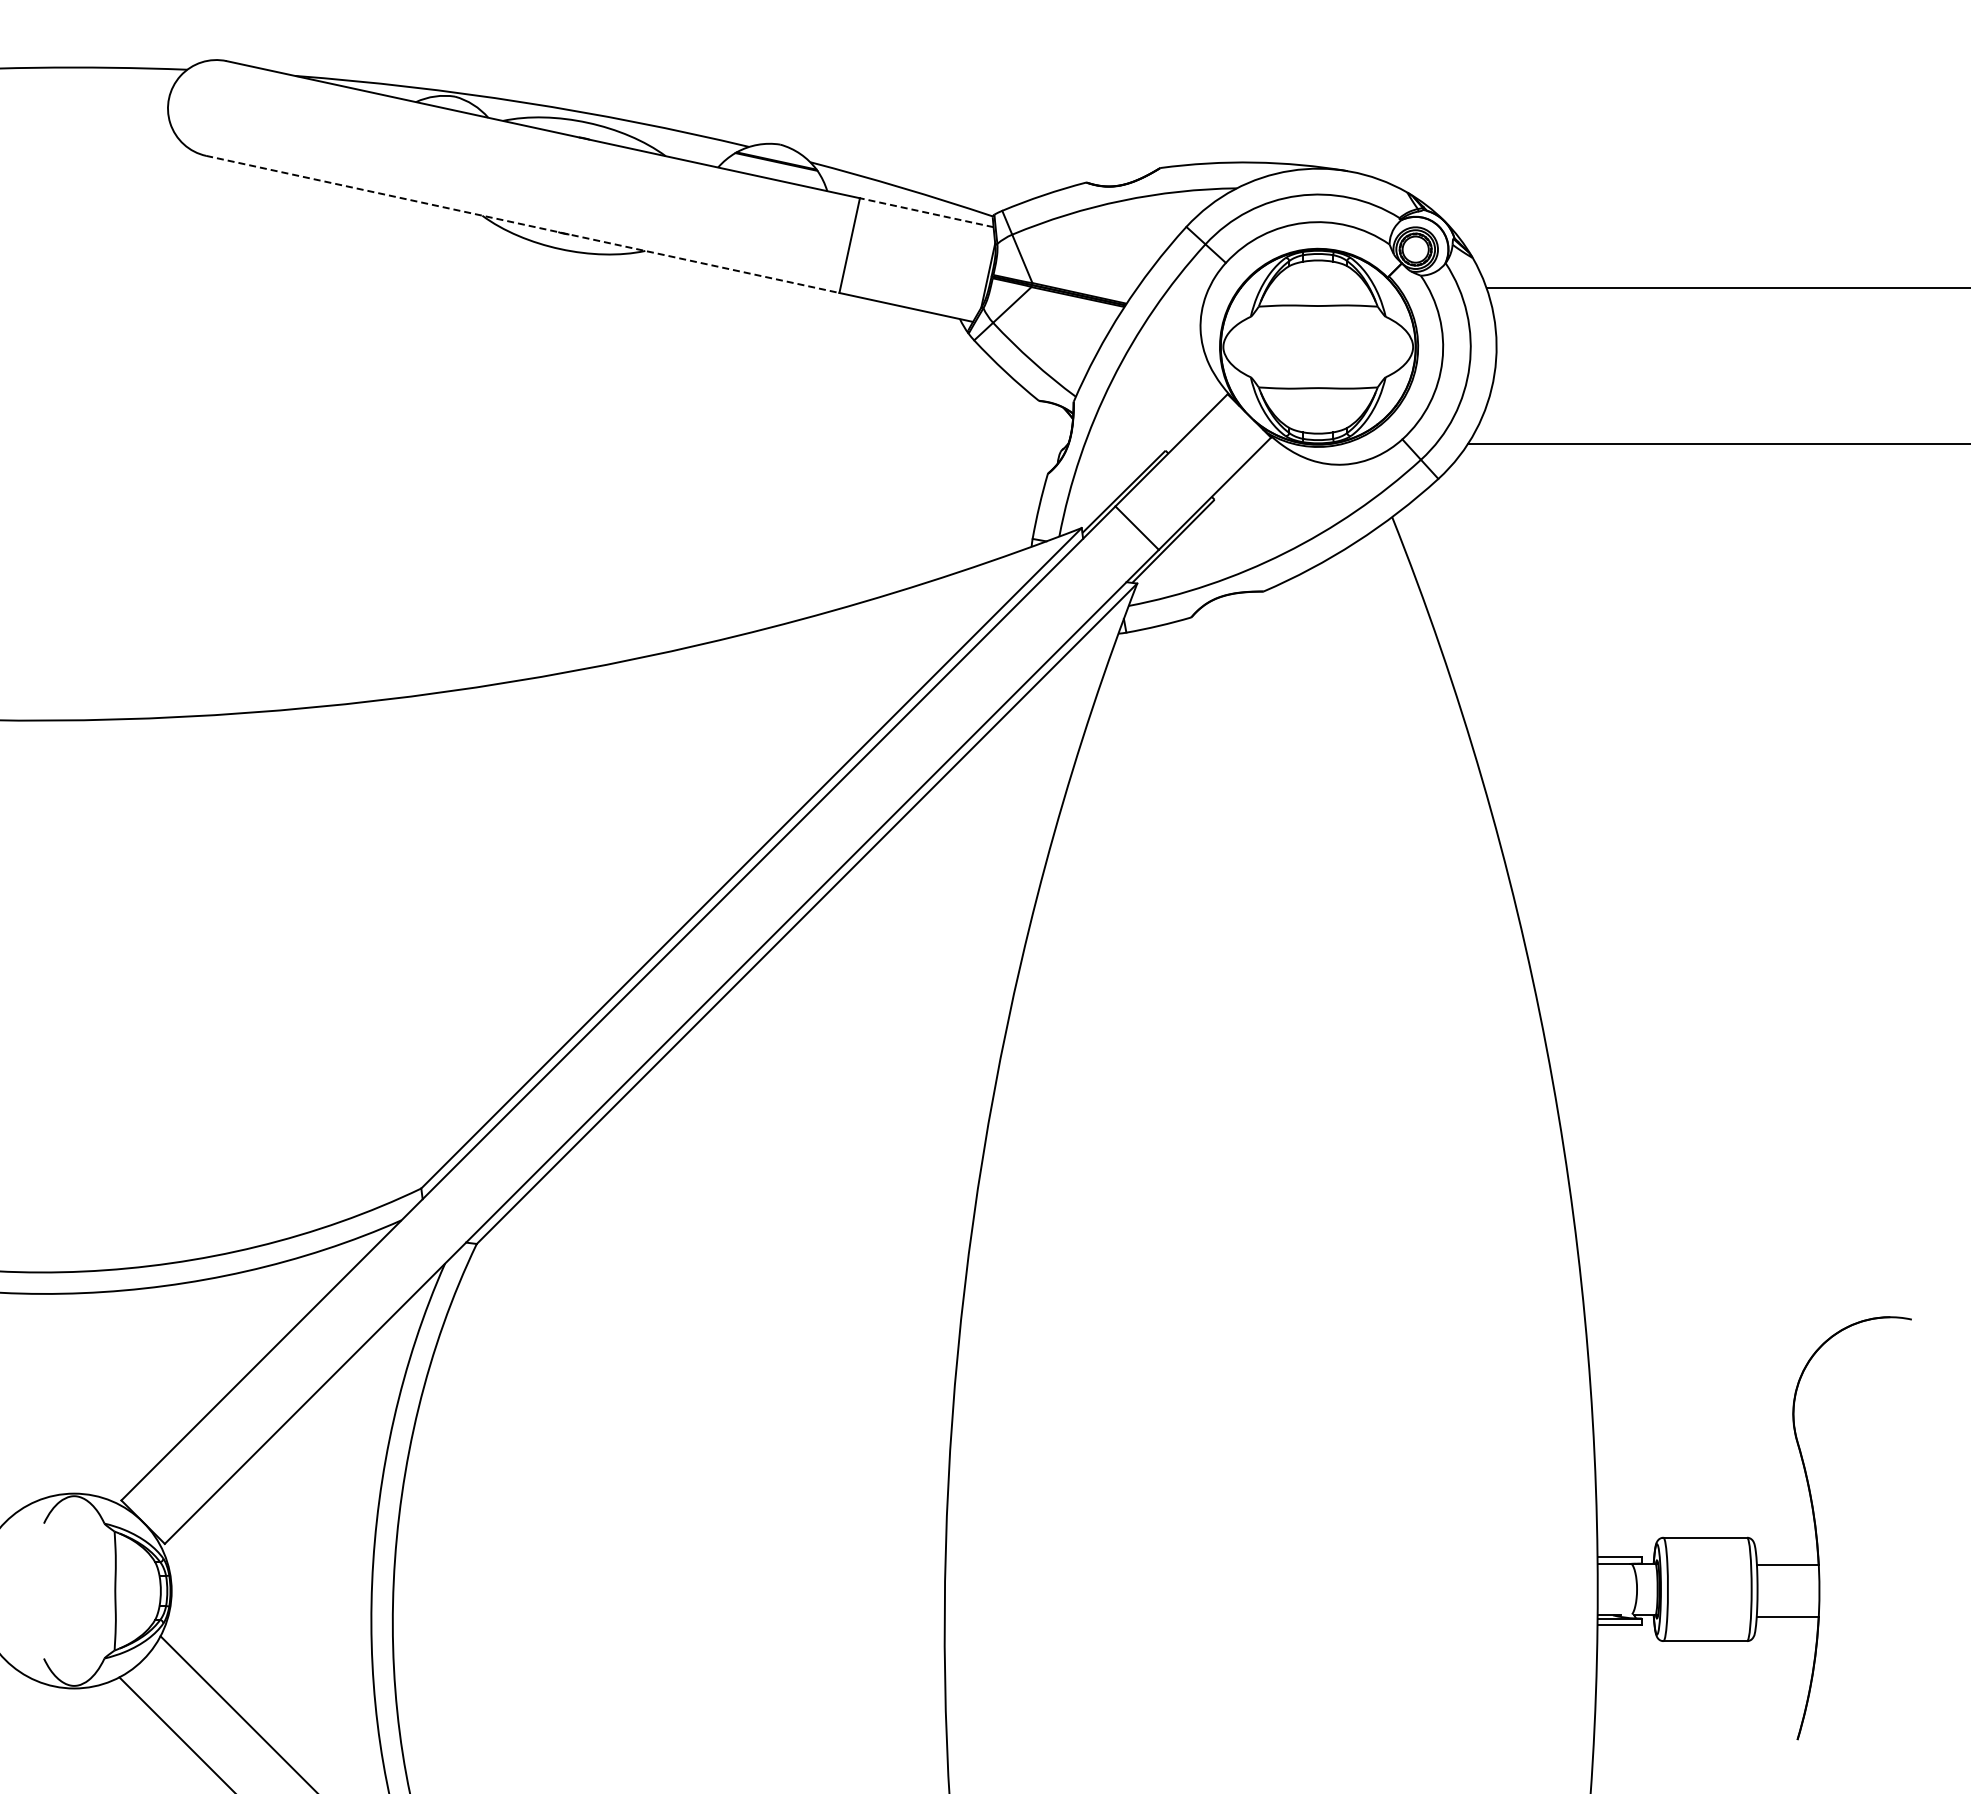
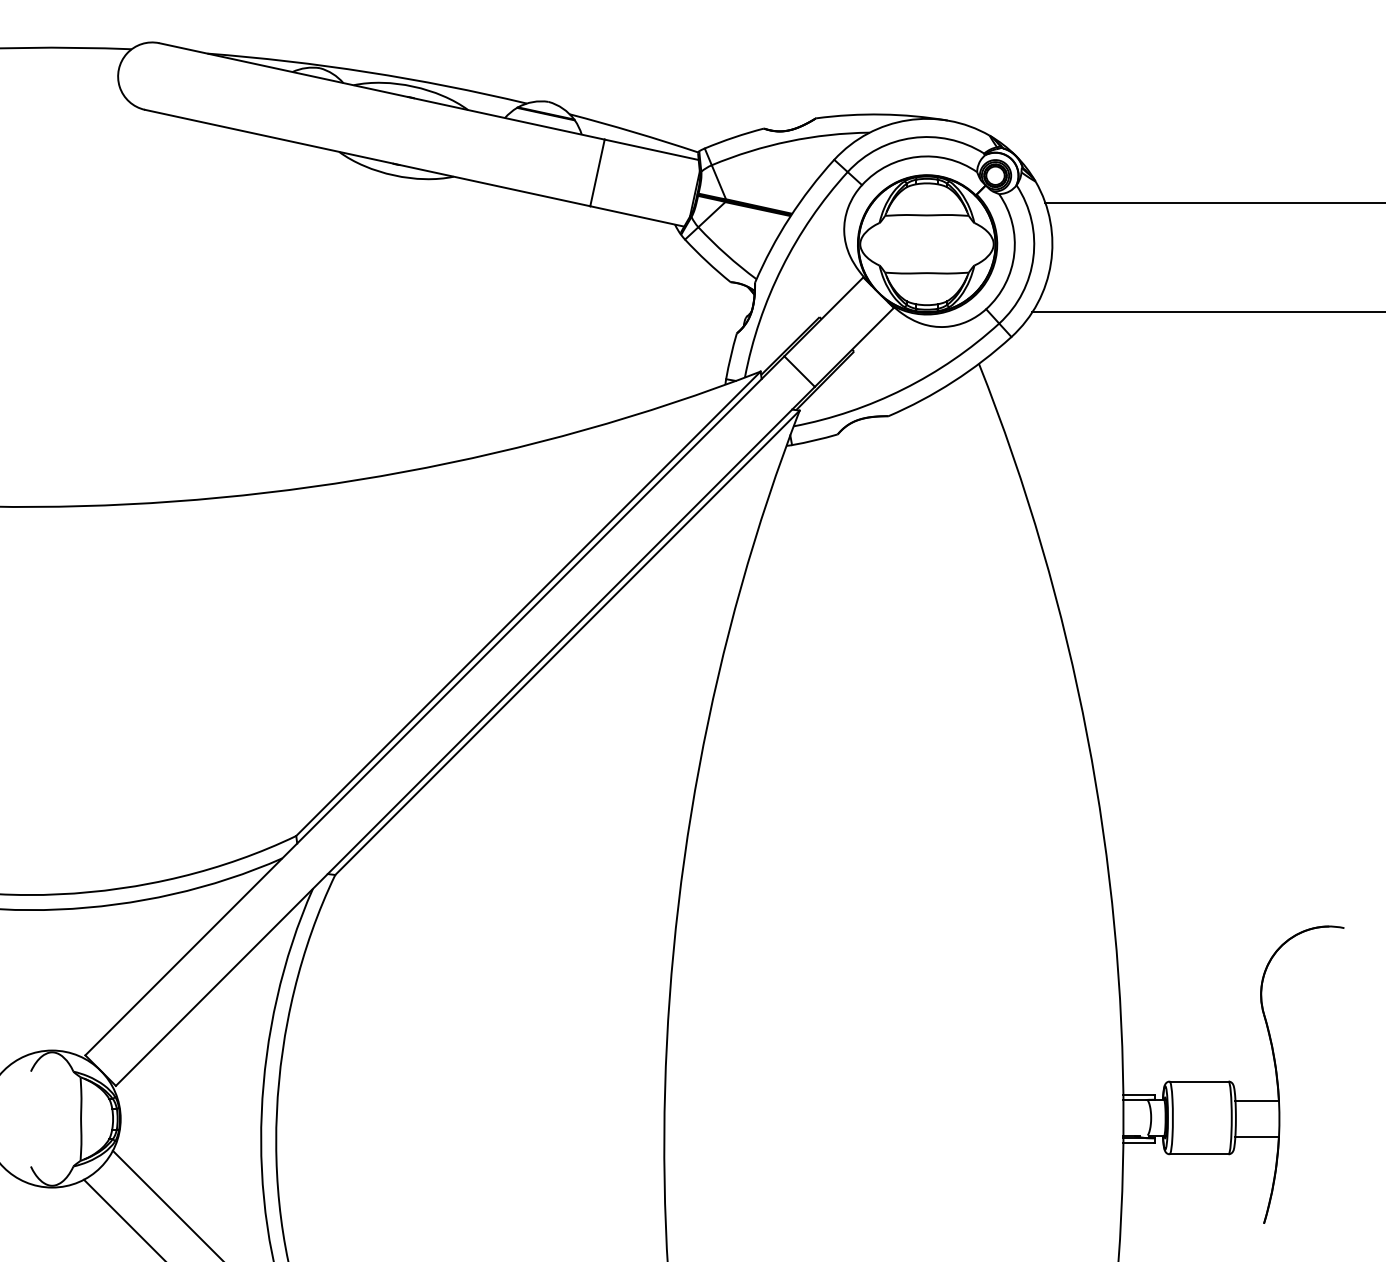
line: (926, 212) -> (651, 149), dashed -> solid
line: (522, 224) -> (367, 158), dashed -> solid

